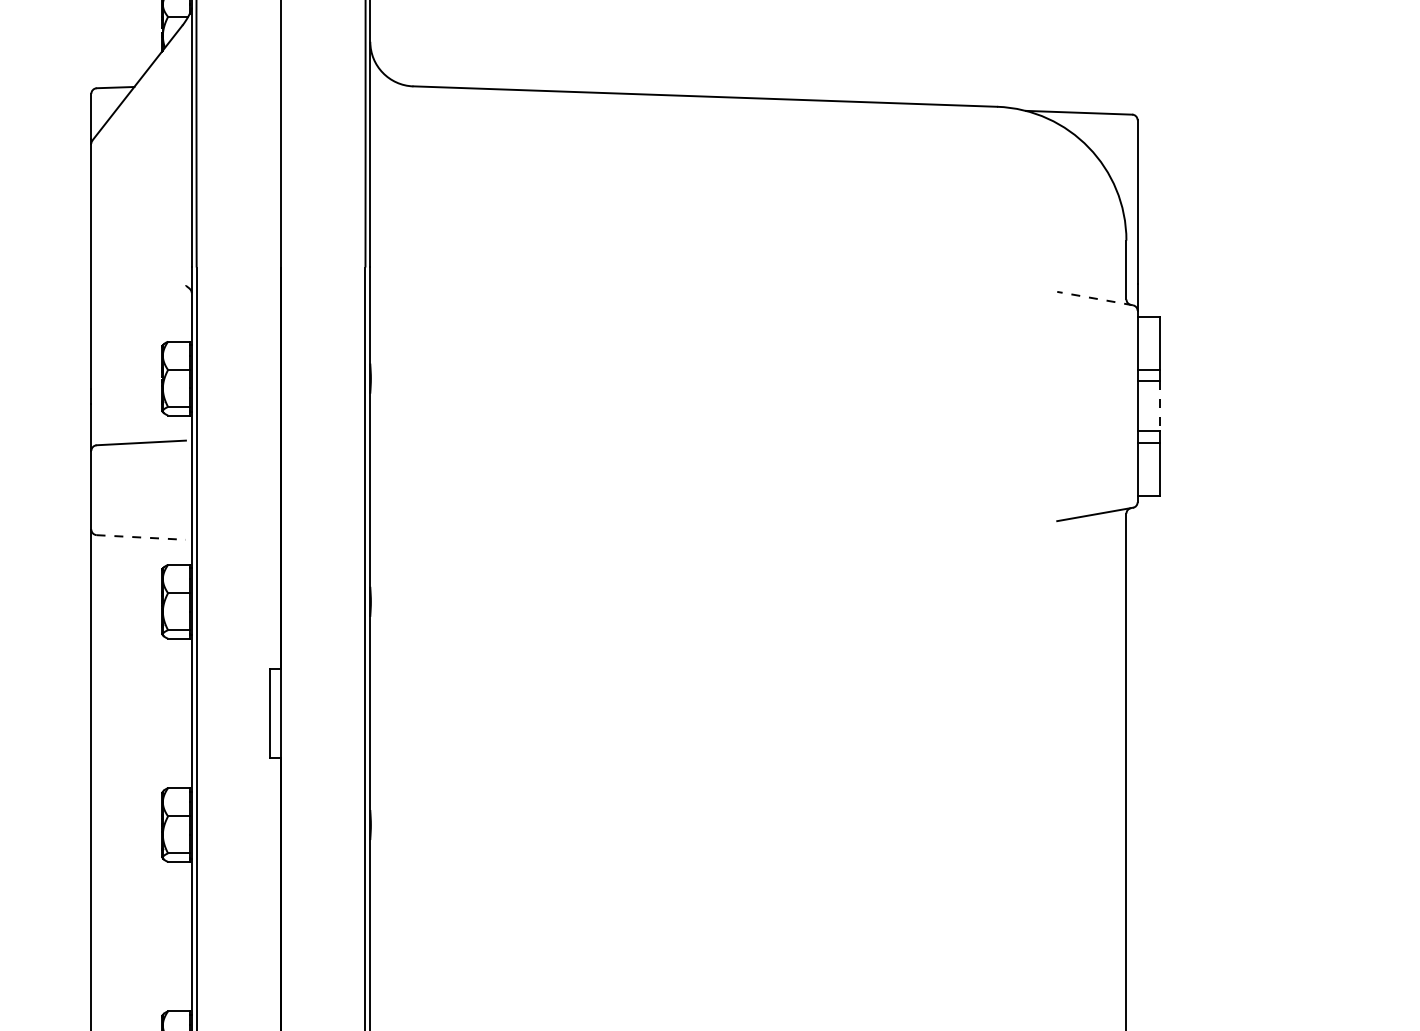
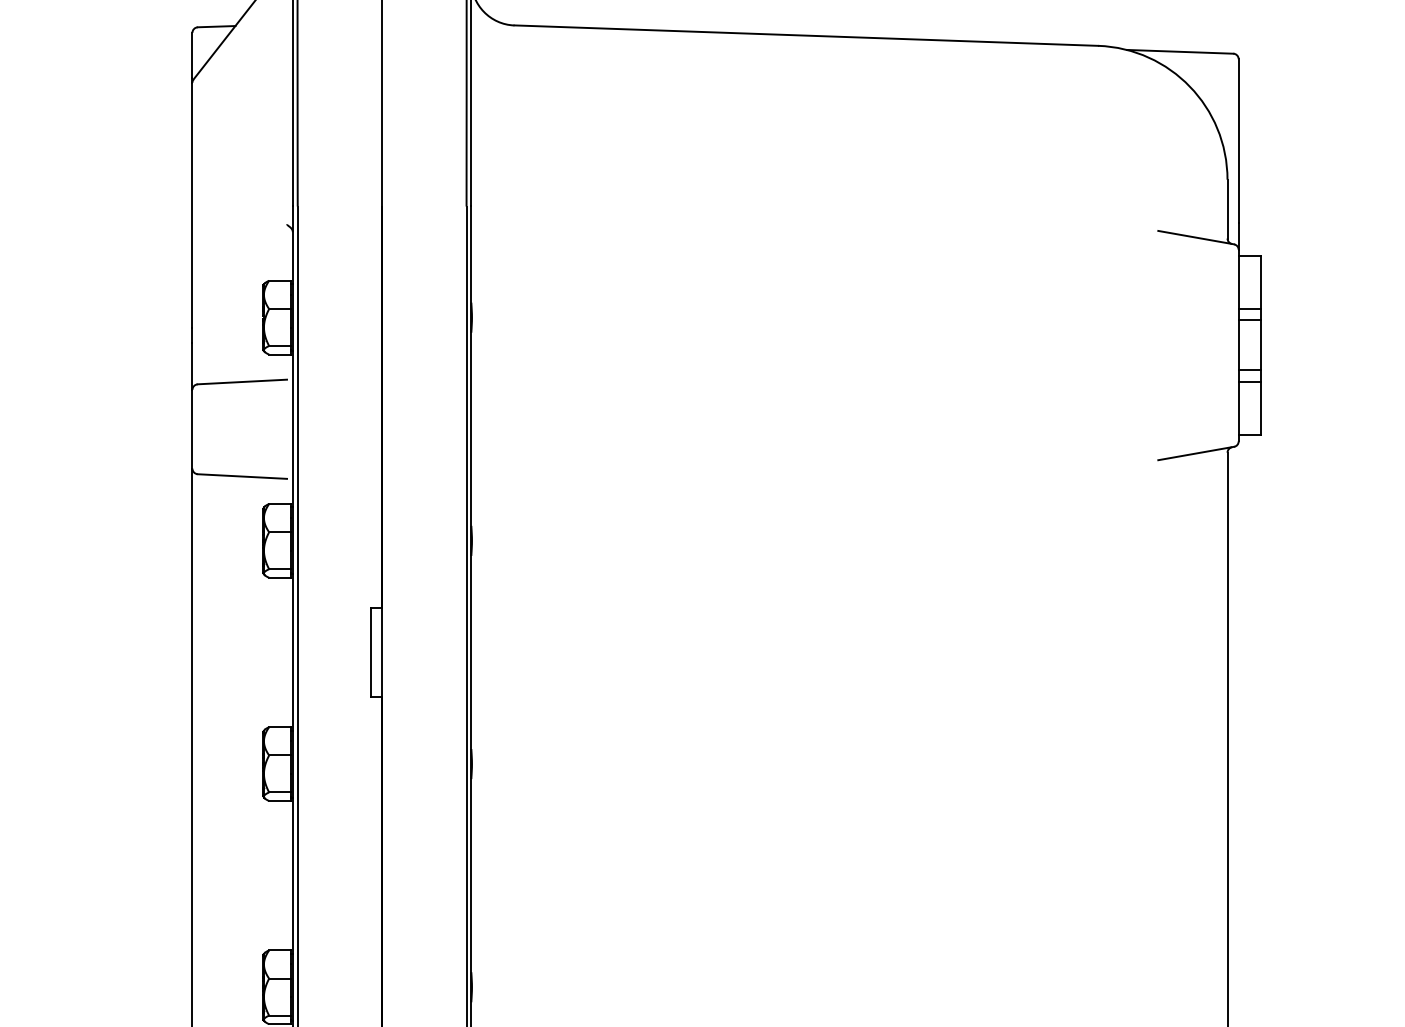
line: (1094, 298) -> (1195, 237), dashed -> solid
line: (1159, 406) -> (1260, 345), dashed -> solid
line: (141, 537) -> (242, 476), dashed -> solid

